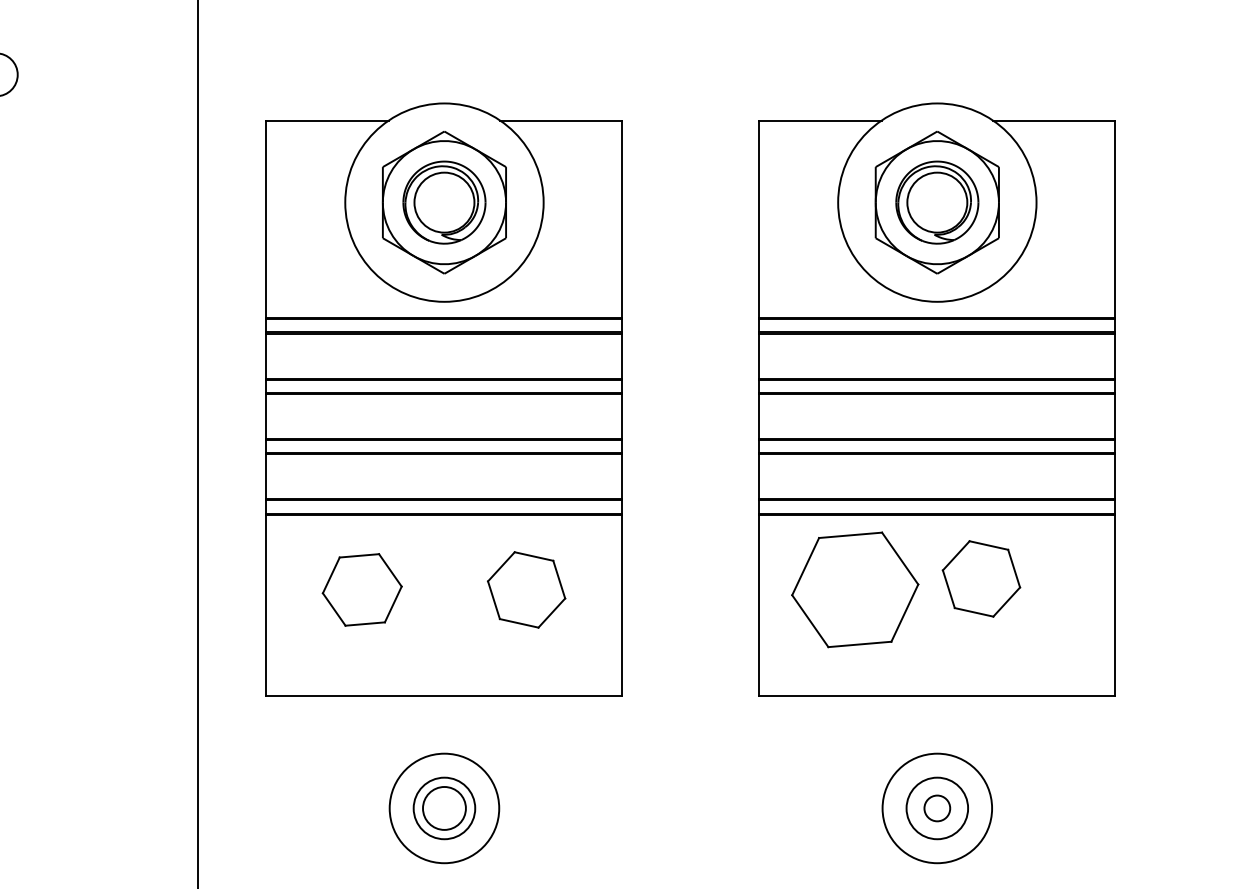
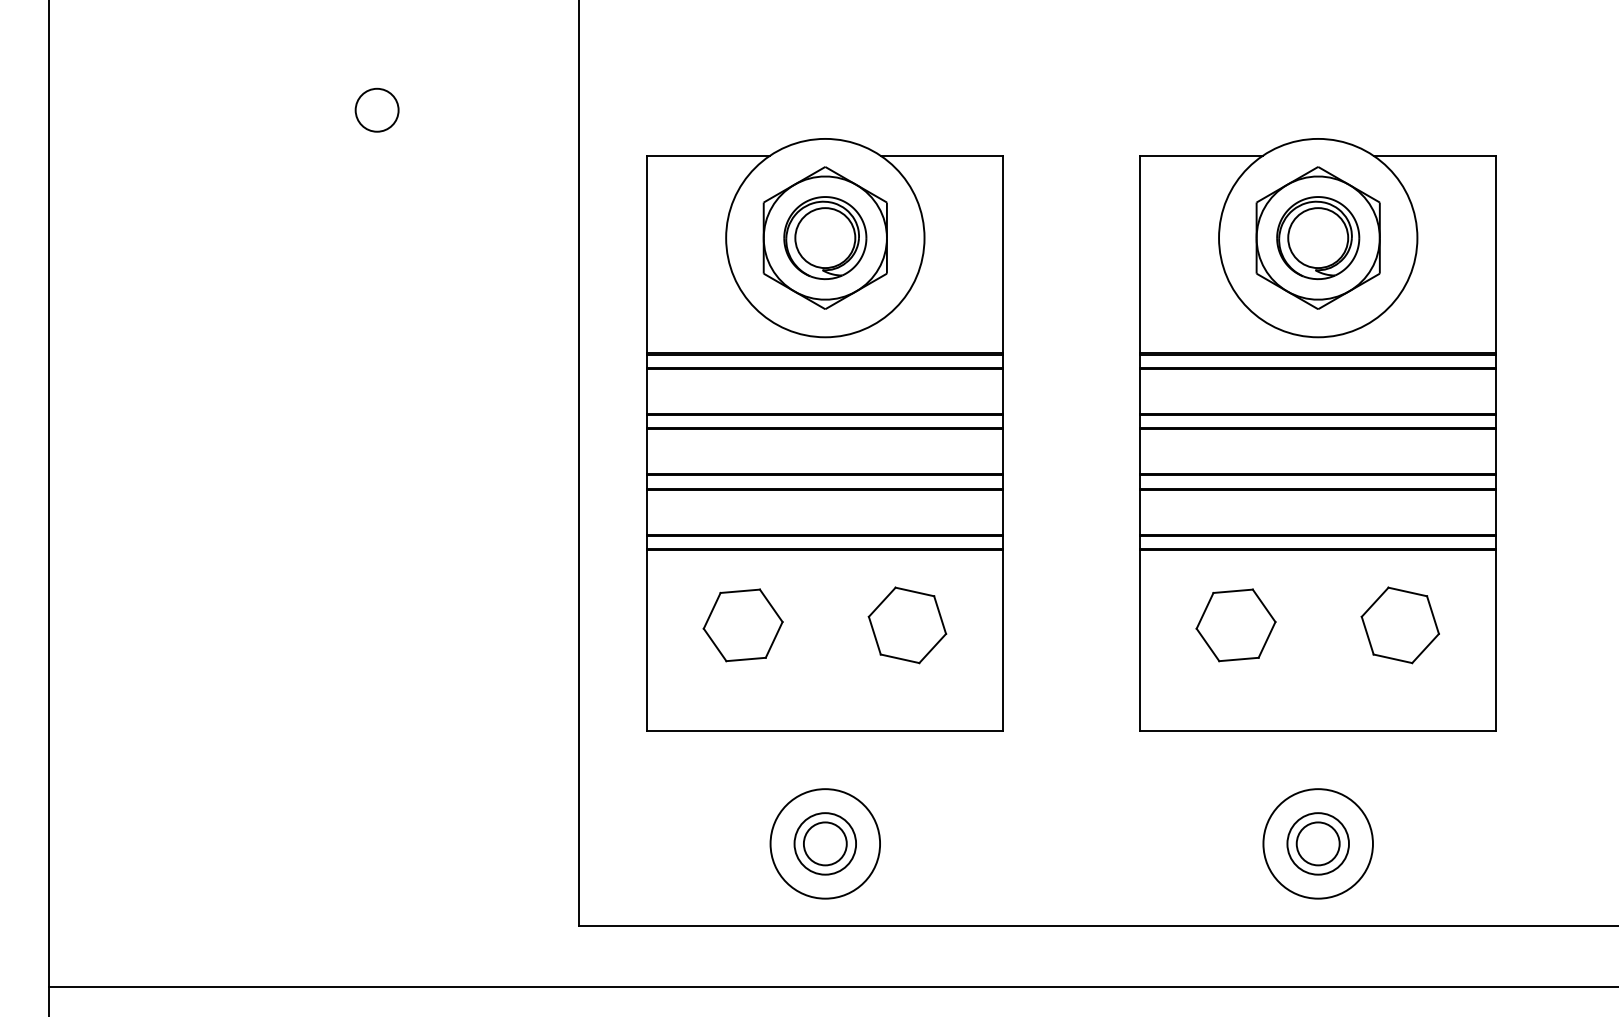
part: (980, 579) -> (1399, 625), moved
part: (854, 590) -> (1235, 625), size x0.62
circle: (936, 808) -> (1317, 843), size x1.67

